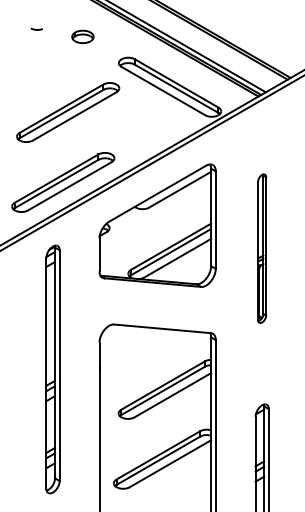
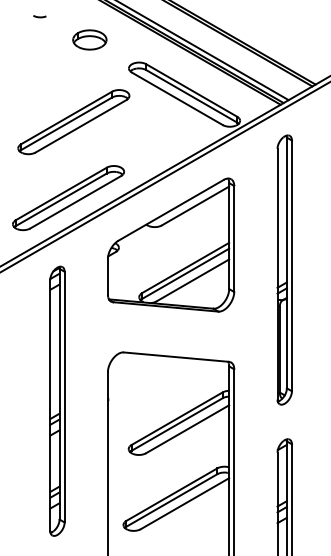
curve: (36, 29) -> (39, 16), moved
part: (82, 36) -> (89, 39), size x1.43
part: (262, 248) -> (284, 269), size x1.67

